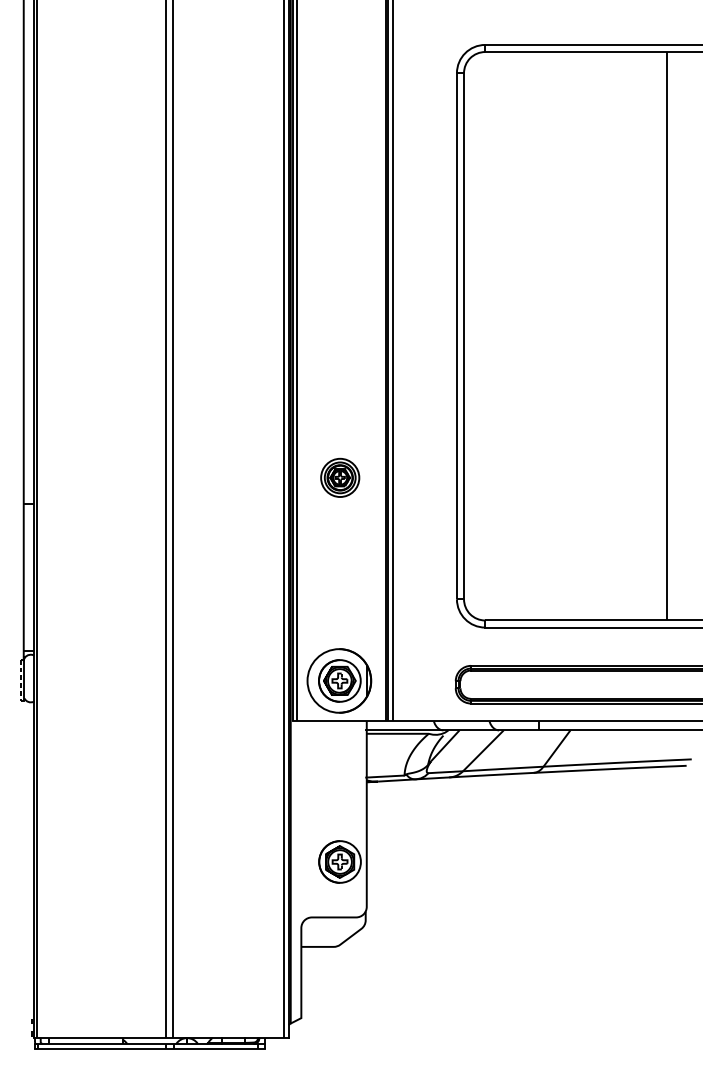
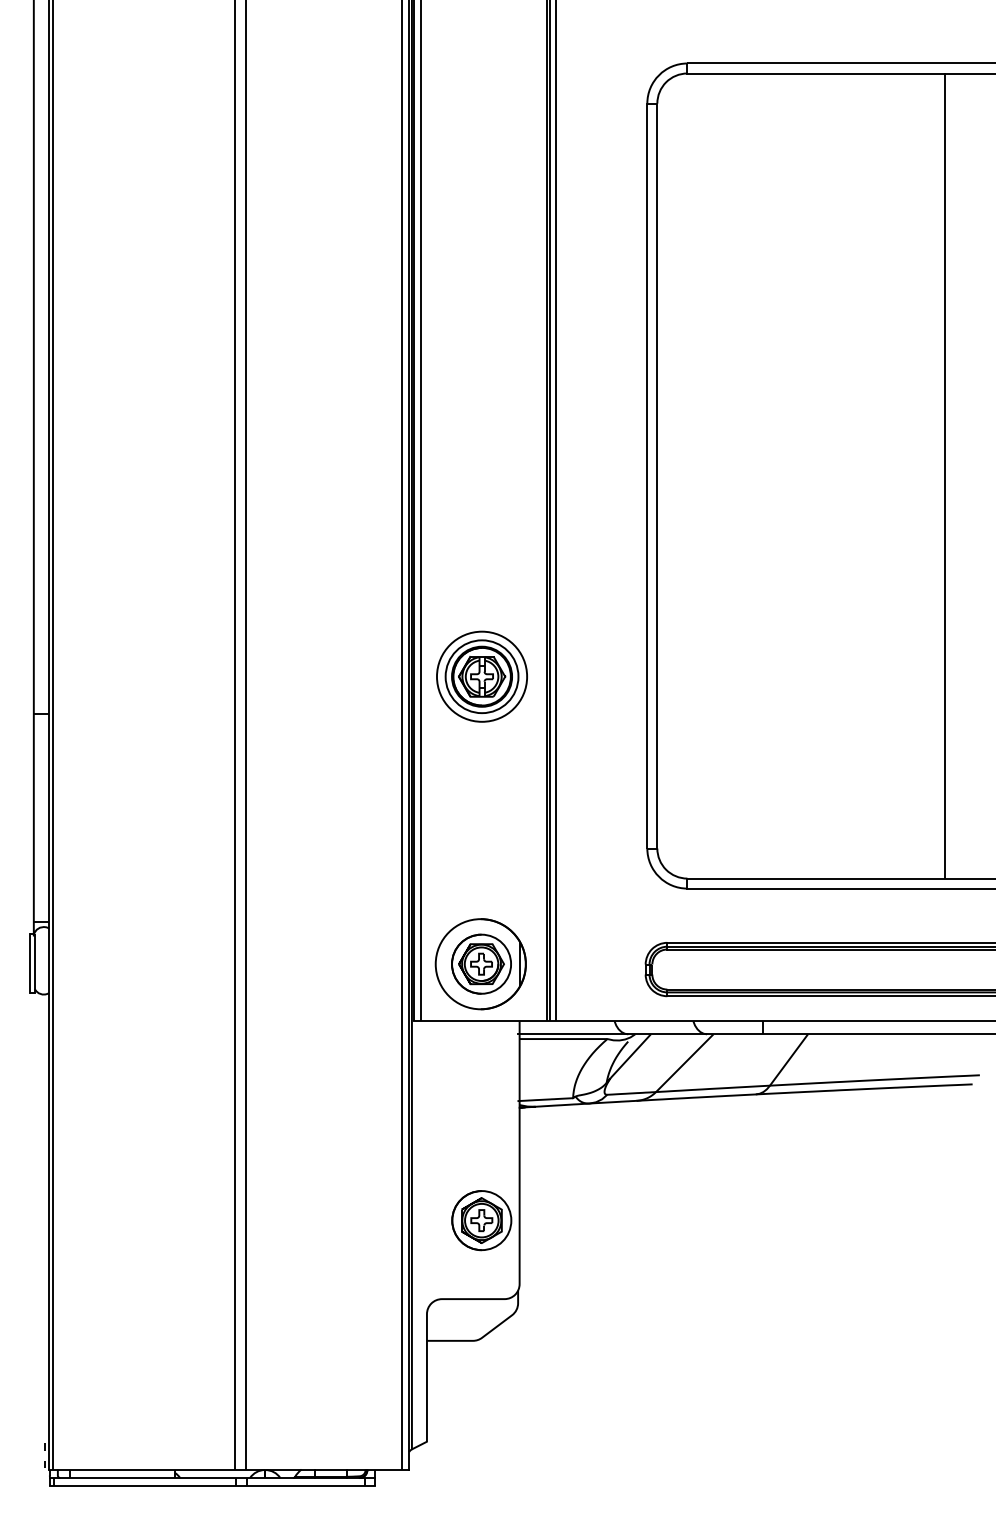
part: (339, 477) -> (481, 676), size x1.67
line: (20, 681) -> (29, 964), dashed -> solid

